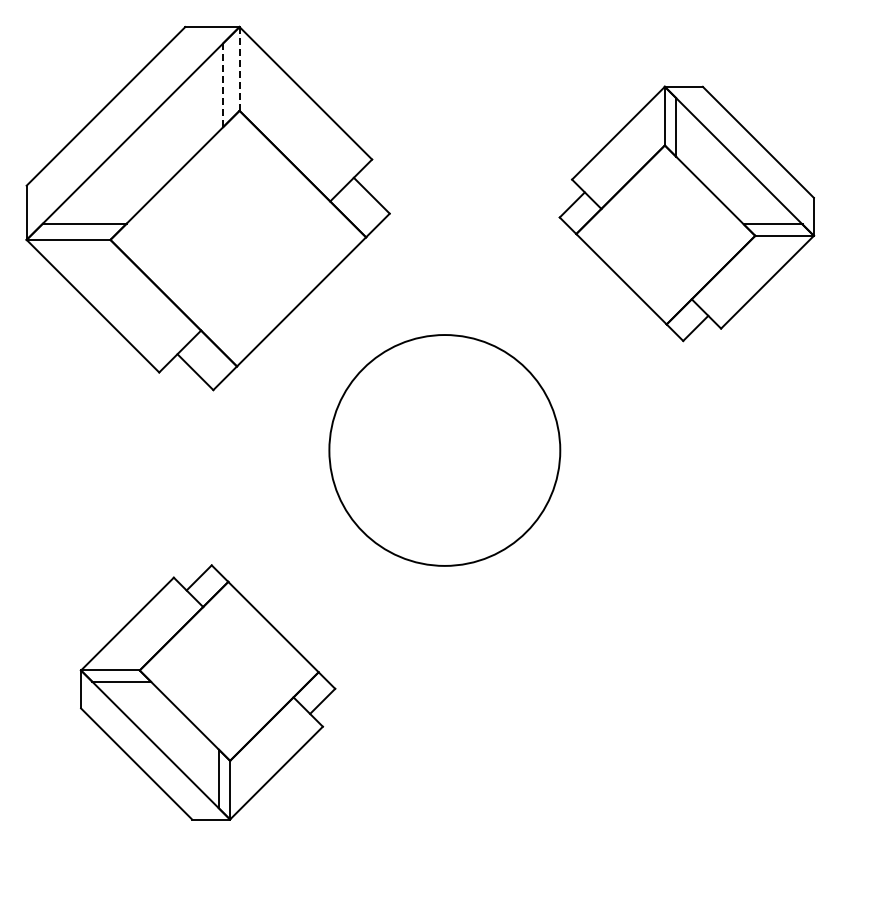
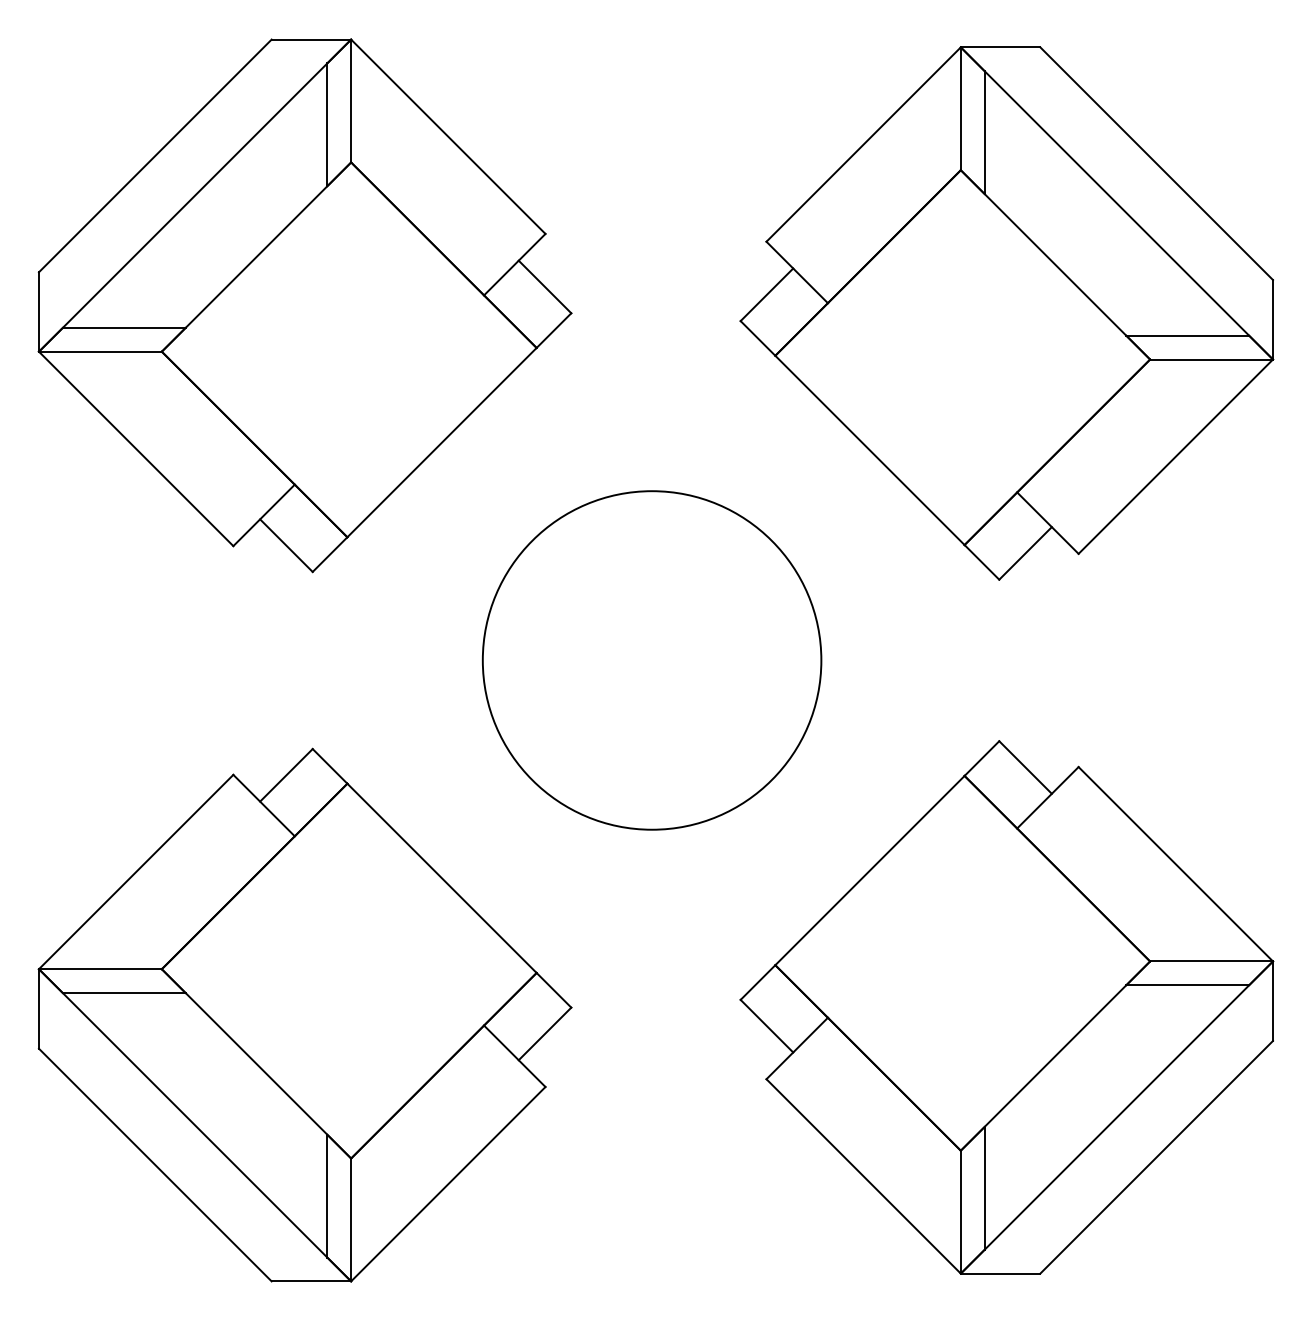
line: (239, 68) -> (351, 100), dashed -> solid
line: (223, 85) -> (327, 125), dashed -> solid
part: (686, 213) -> (1006, 313), size x1.43
part: (686, 686) -> (1006, 1006), added
part: (207, 692) -> (304, 1015), size x1.43

